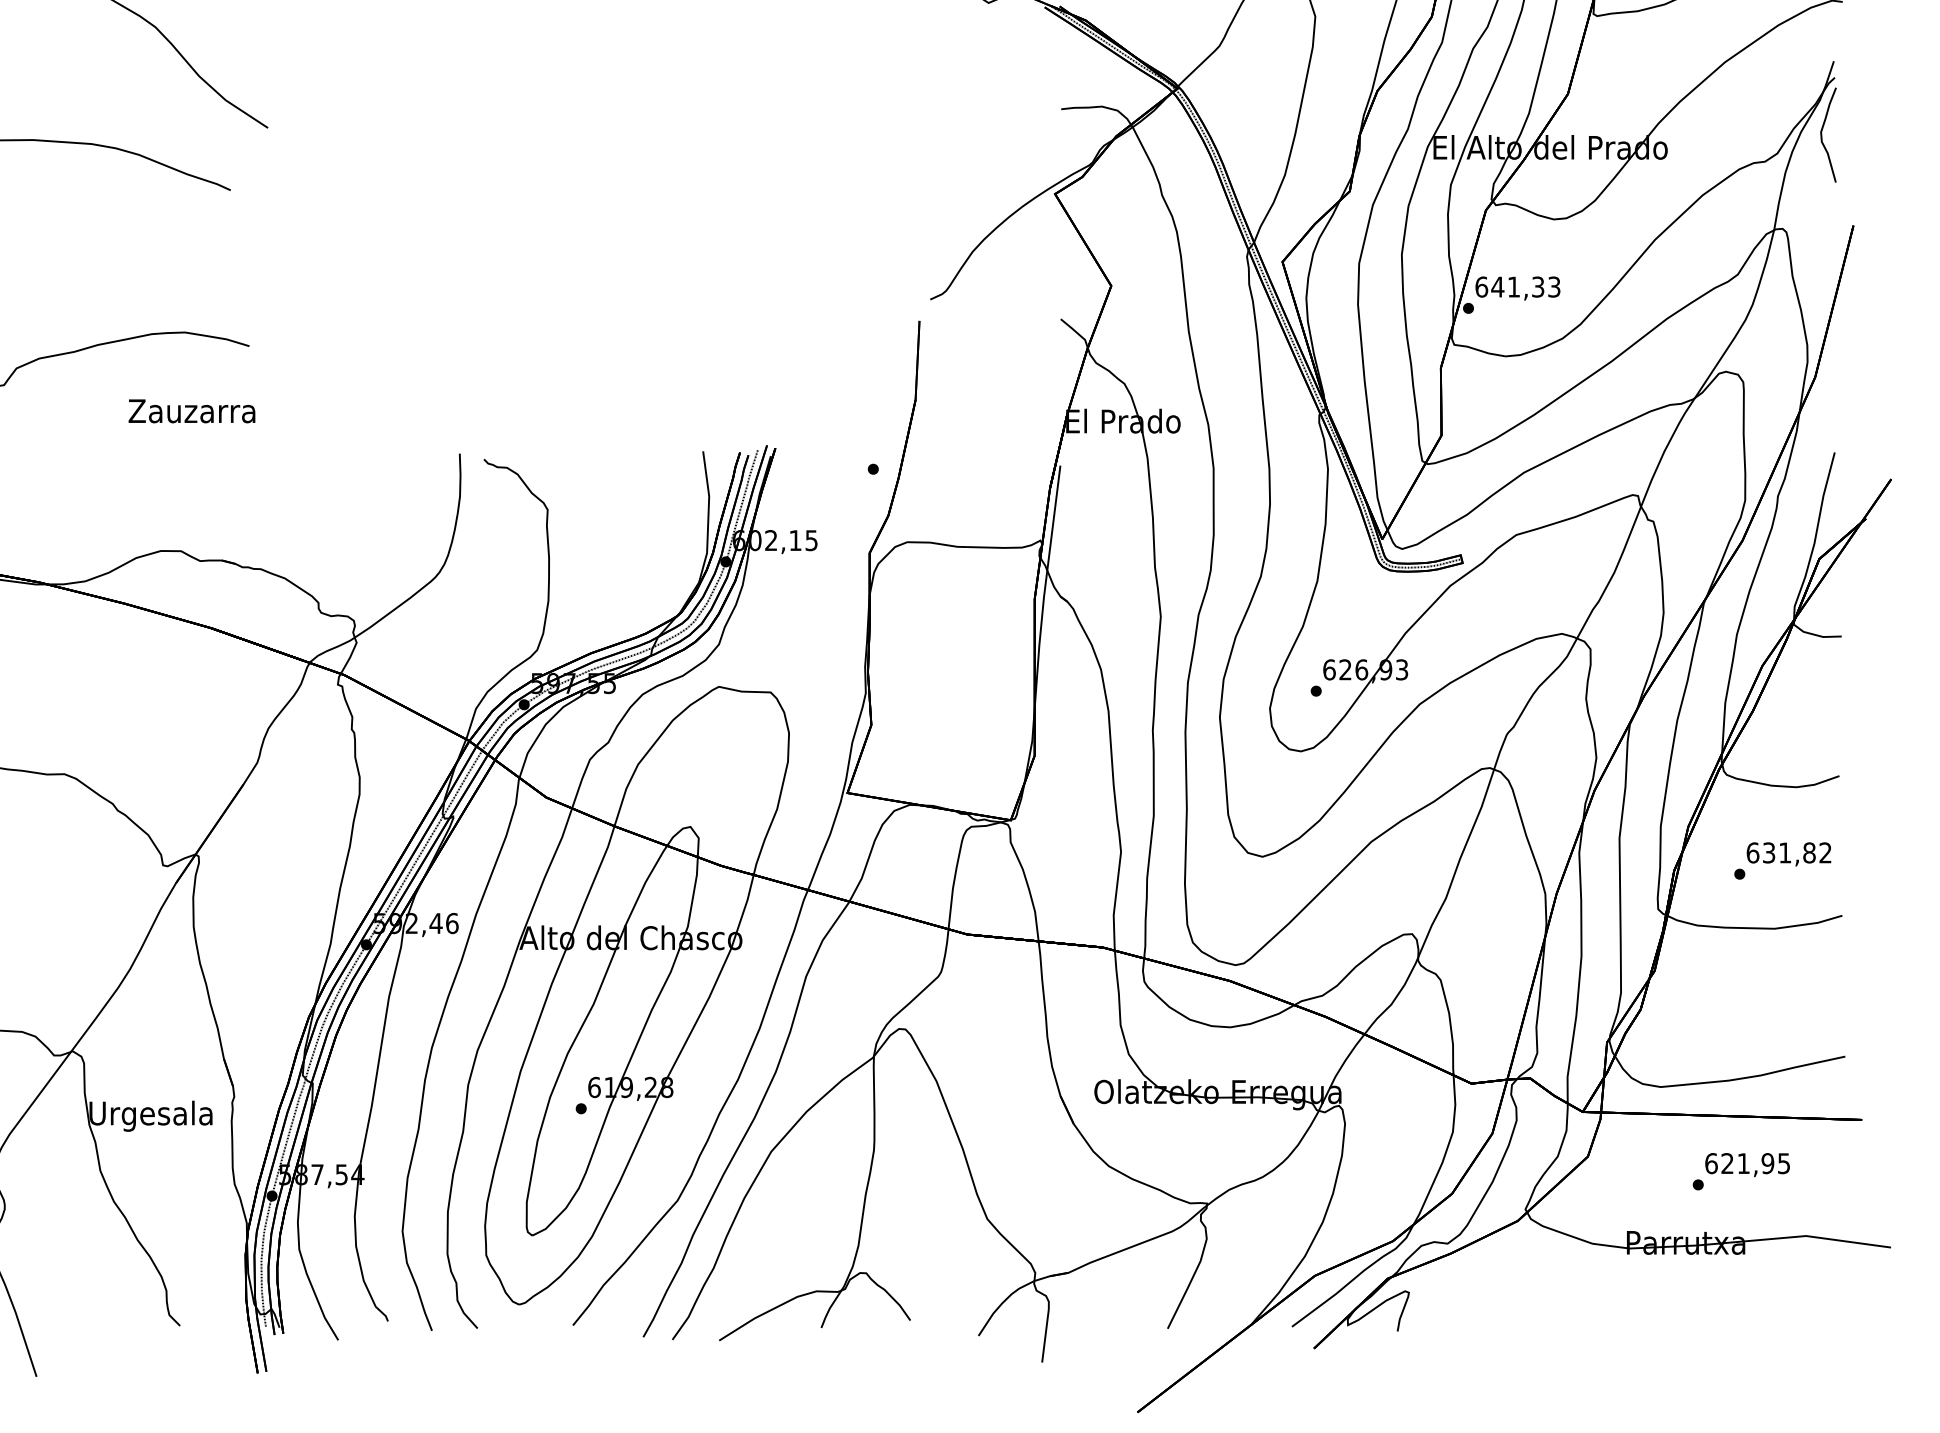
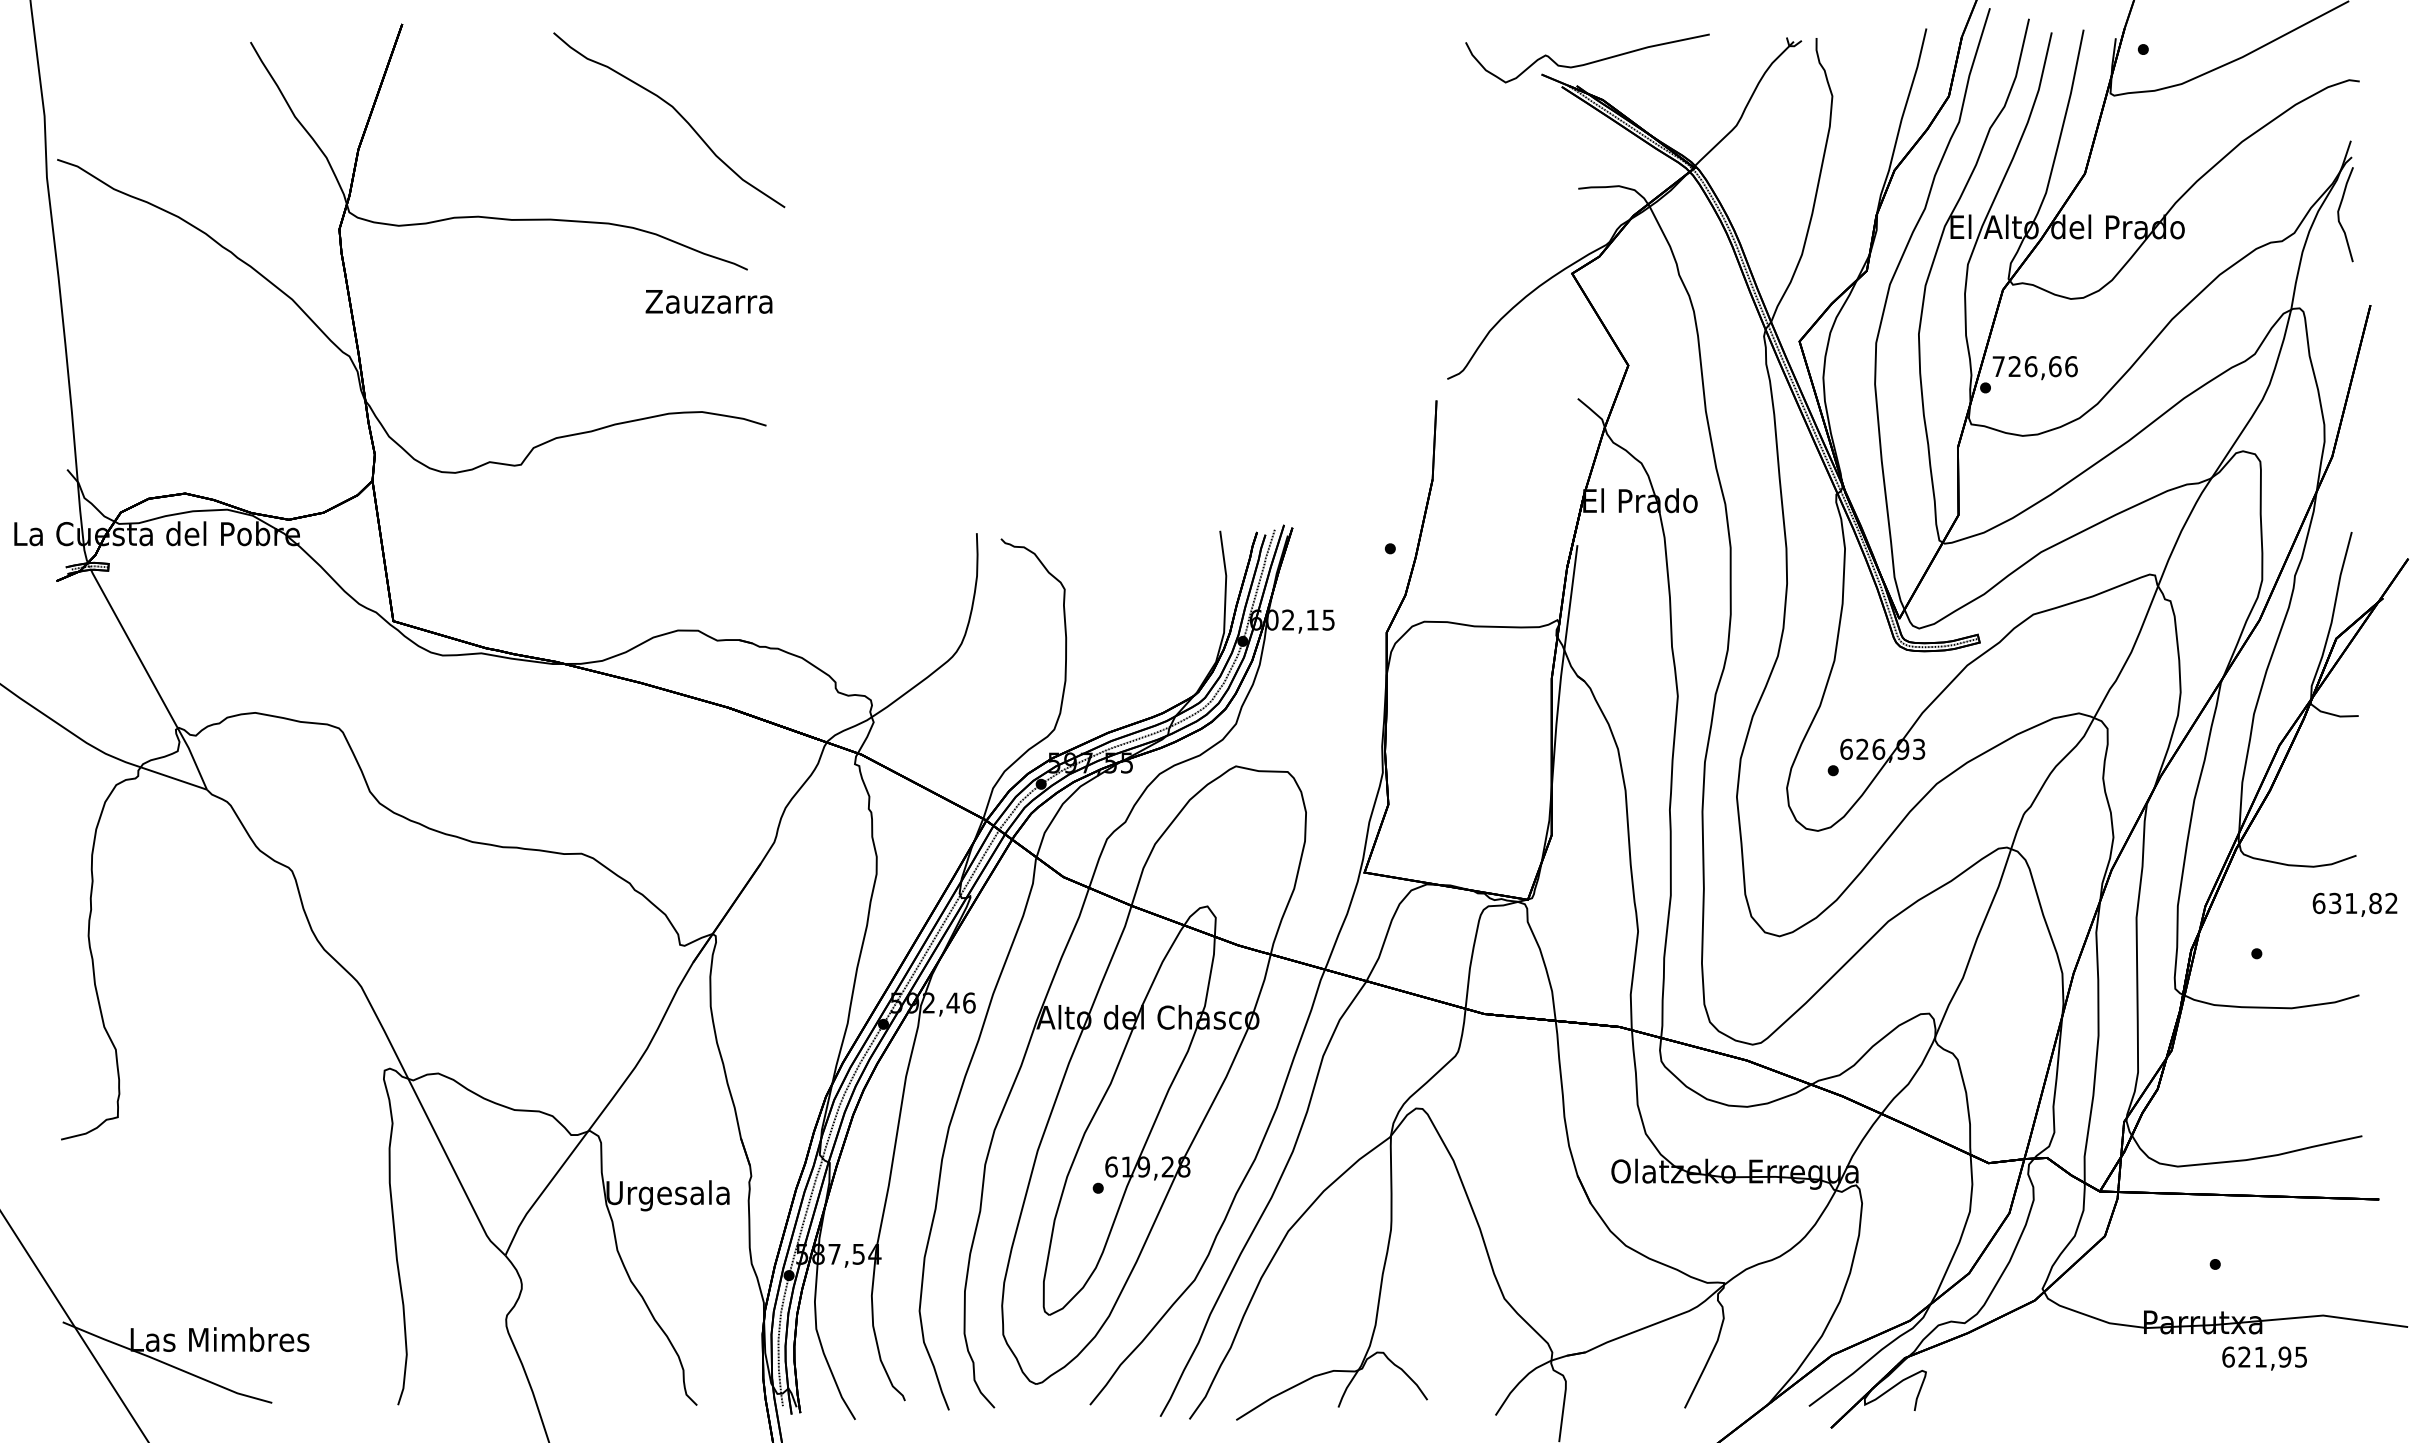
text: (1517, 286) -> (2034, 366), 641,33 -> 726,66
text: (191, 410) -> (708, 301), moved
text: (1788, 853) -> (2354, 904), moved
text: (1747, 1164) -> (2264, 1358), moved

